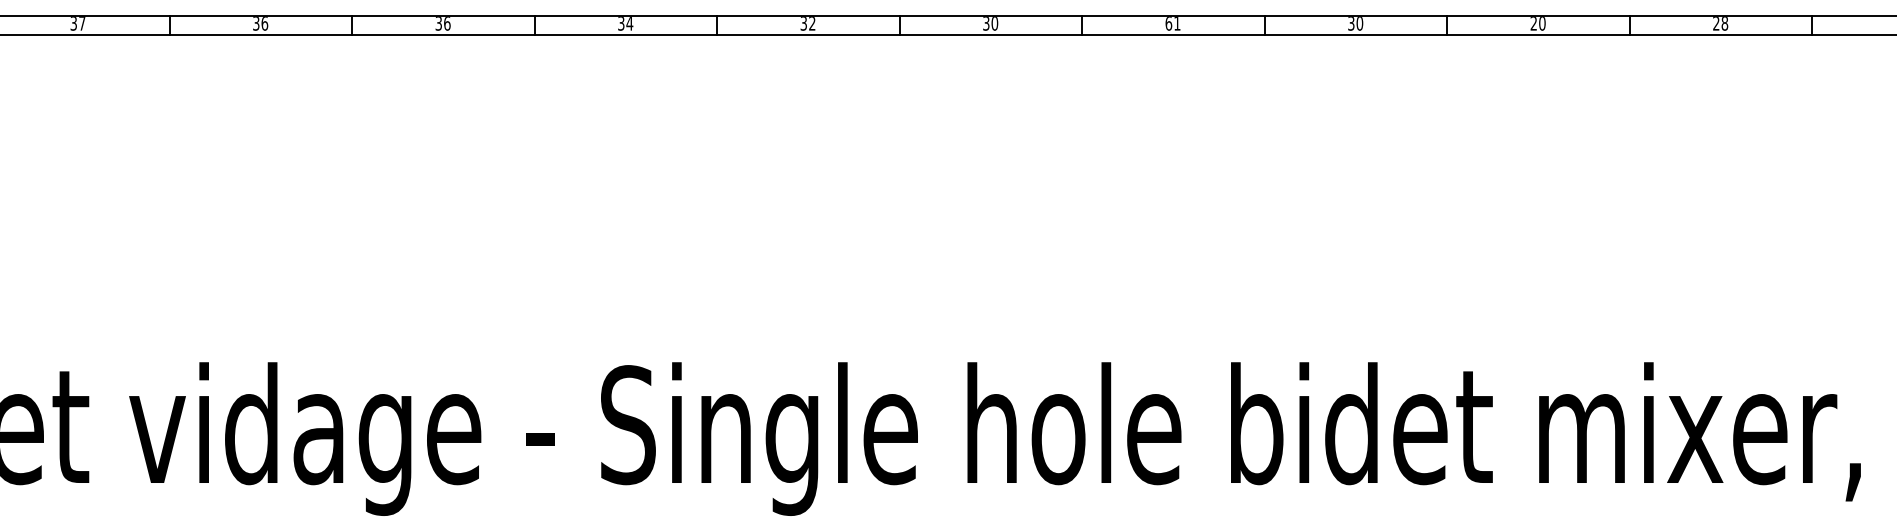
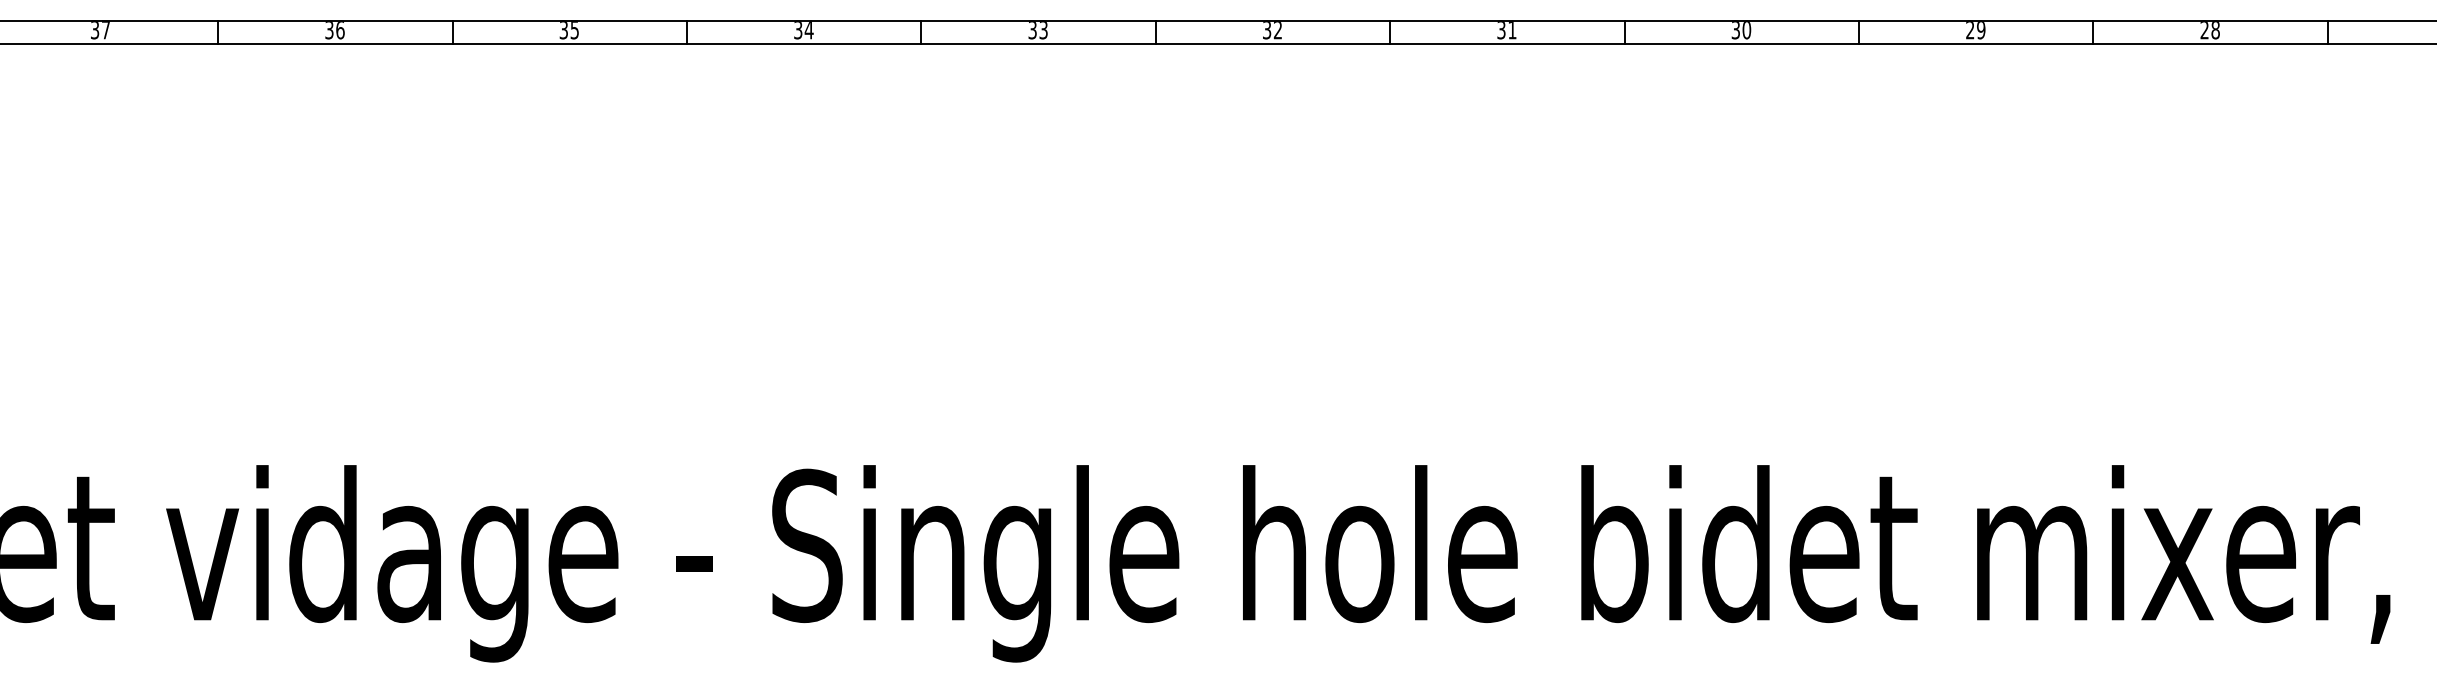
text: (447, 23) -> (574, 30), 36 -> 35
text: (812, 23) -> (1043, 30), 32 -> 33
text: (994, 23) -> (1277, 30), 30 -> 32
text: (1168, 23) -> (1501, 30), 61 -> 31
text: (1542, 23) -> (1981, 30), 20 -> 29

